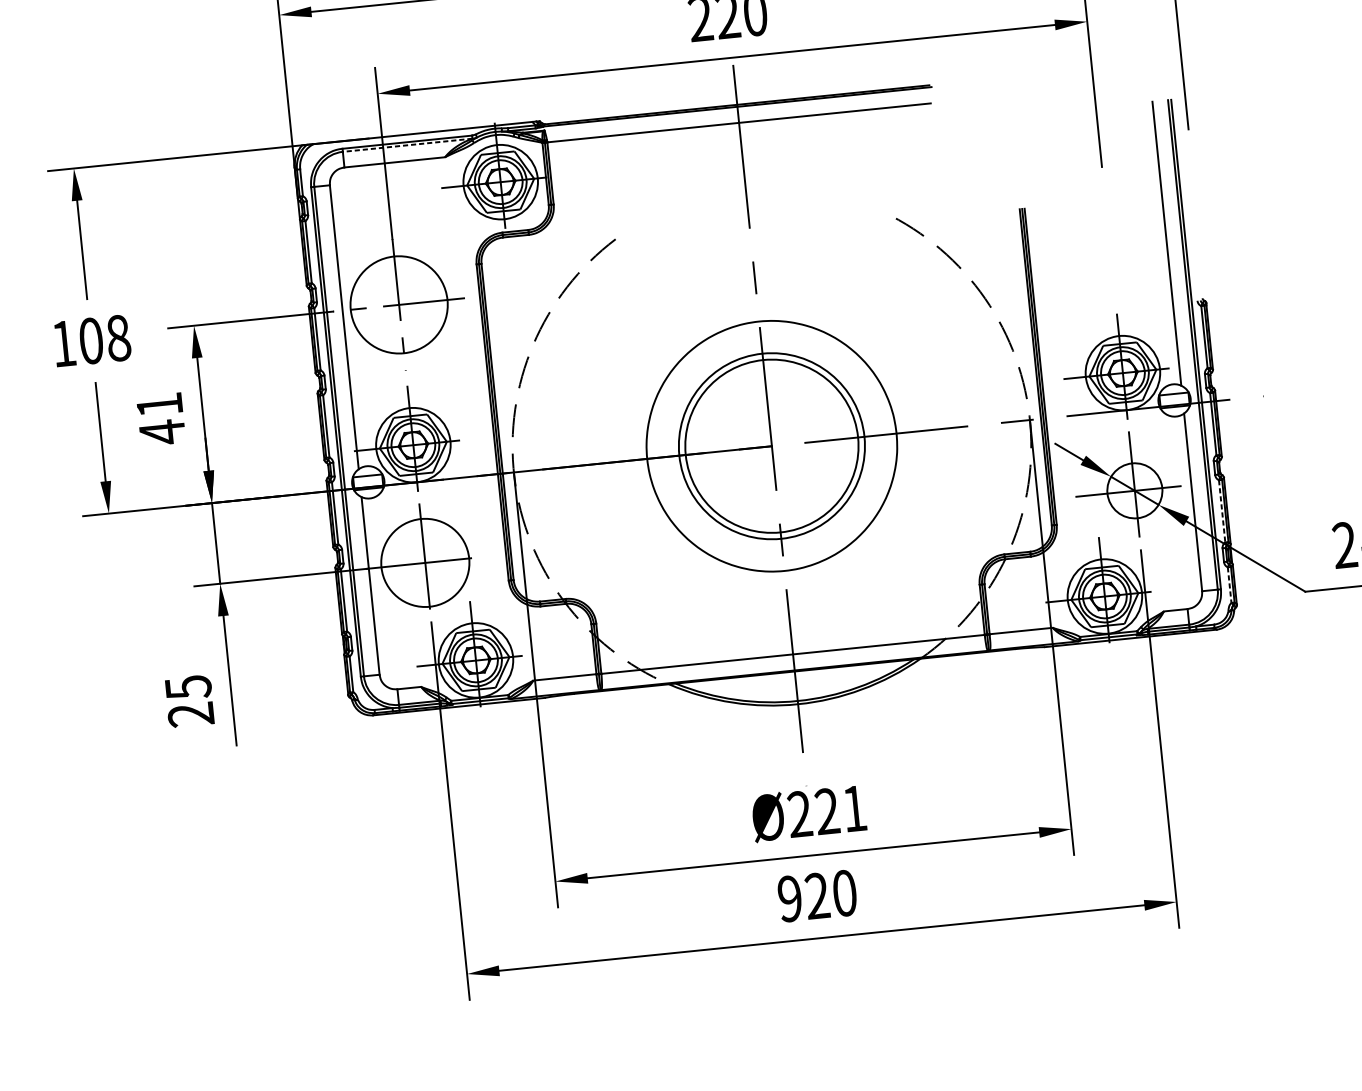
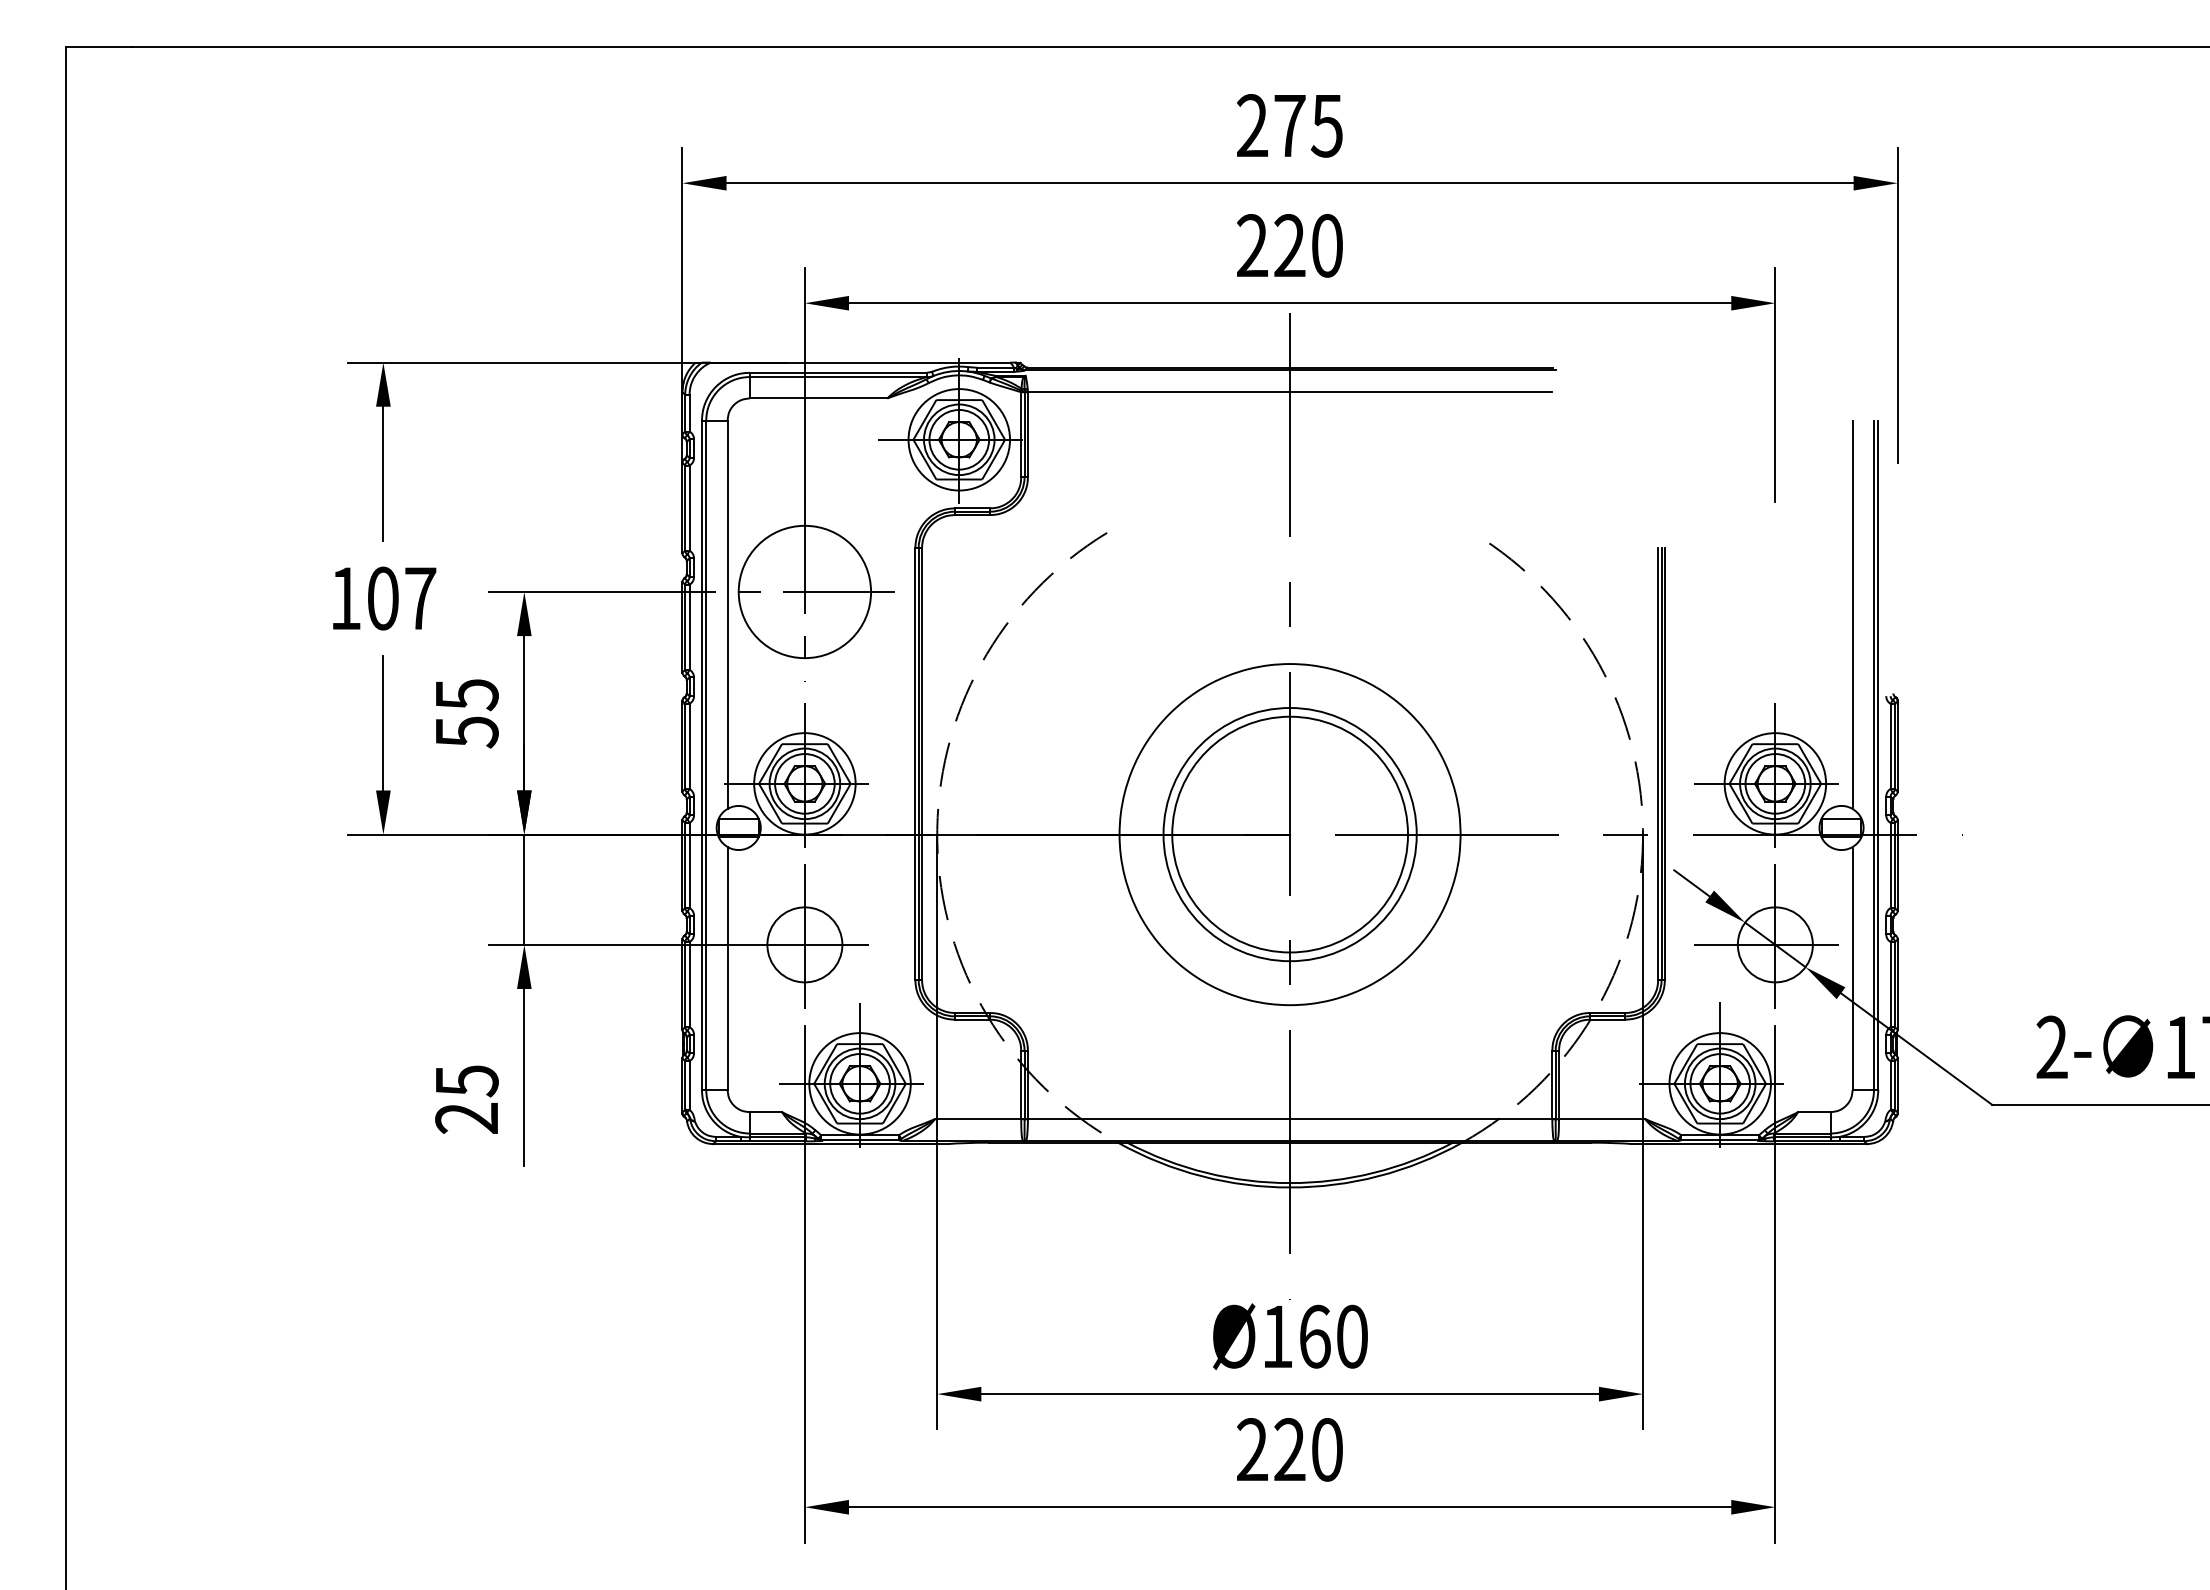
line: (407, 145) -> (838, 377), dashed -> solid
text: (118, 338) -> (420, 598), 108 -> 107
text: (161, 419) -> (467, 714), 41 -> 55
line: (1222, 511) -> (1890, 984), dashed -> solid
circle: (425, 562) -> (804, 944), size x0.62
line: (1229, 585) -> (1890, 1086), dashed -> solid
text: (827, 811) -> (1314, 1336), Ø221 -> Ø160
text: (790, 898) -> (1252, 1449), 920 -> 220

